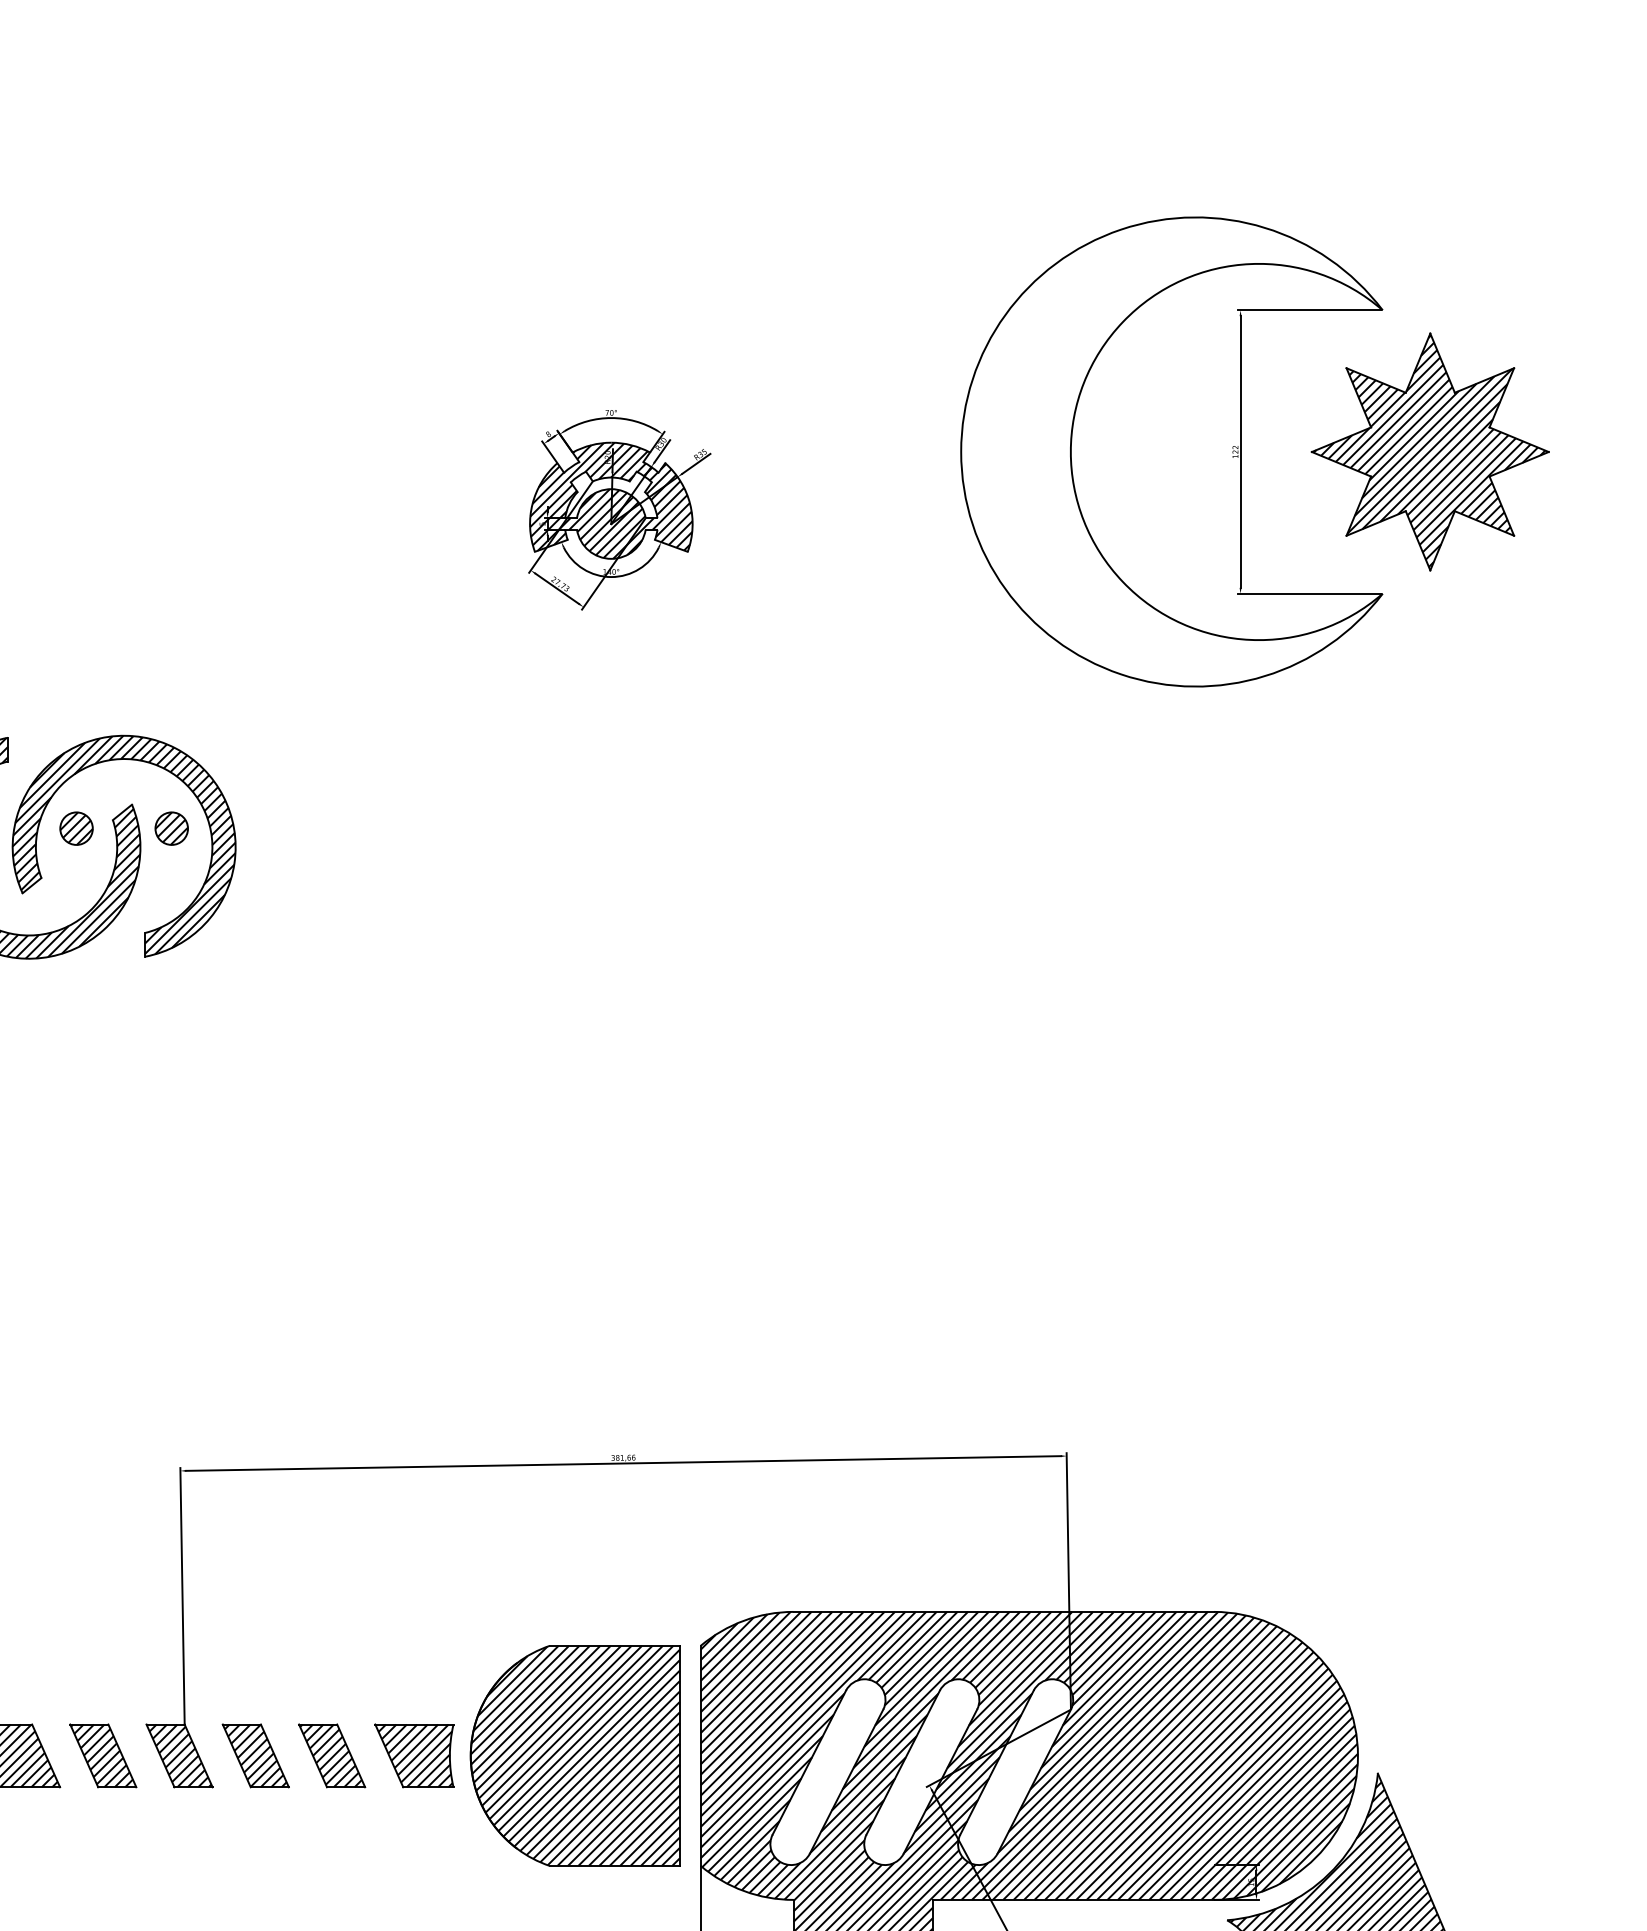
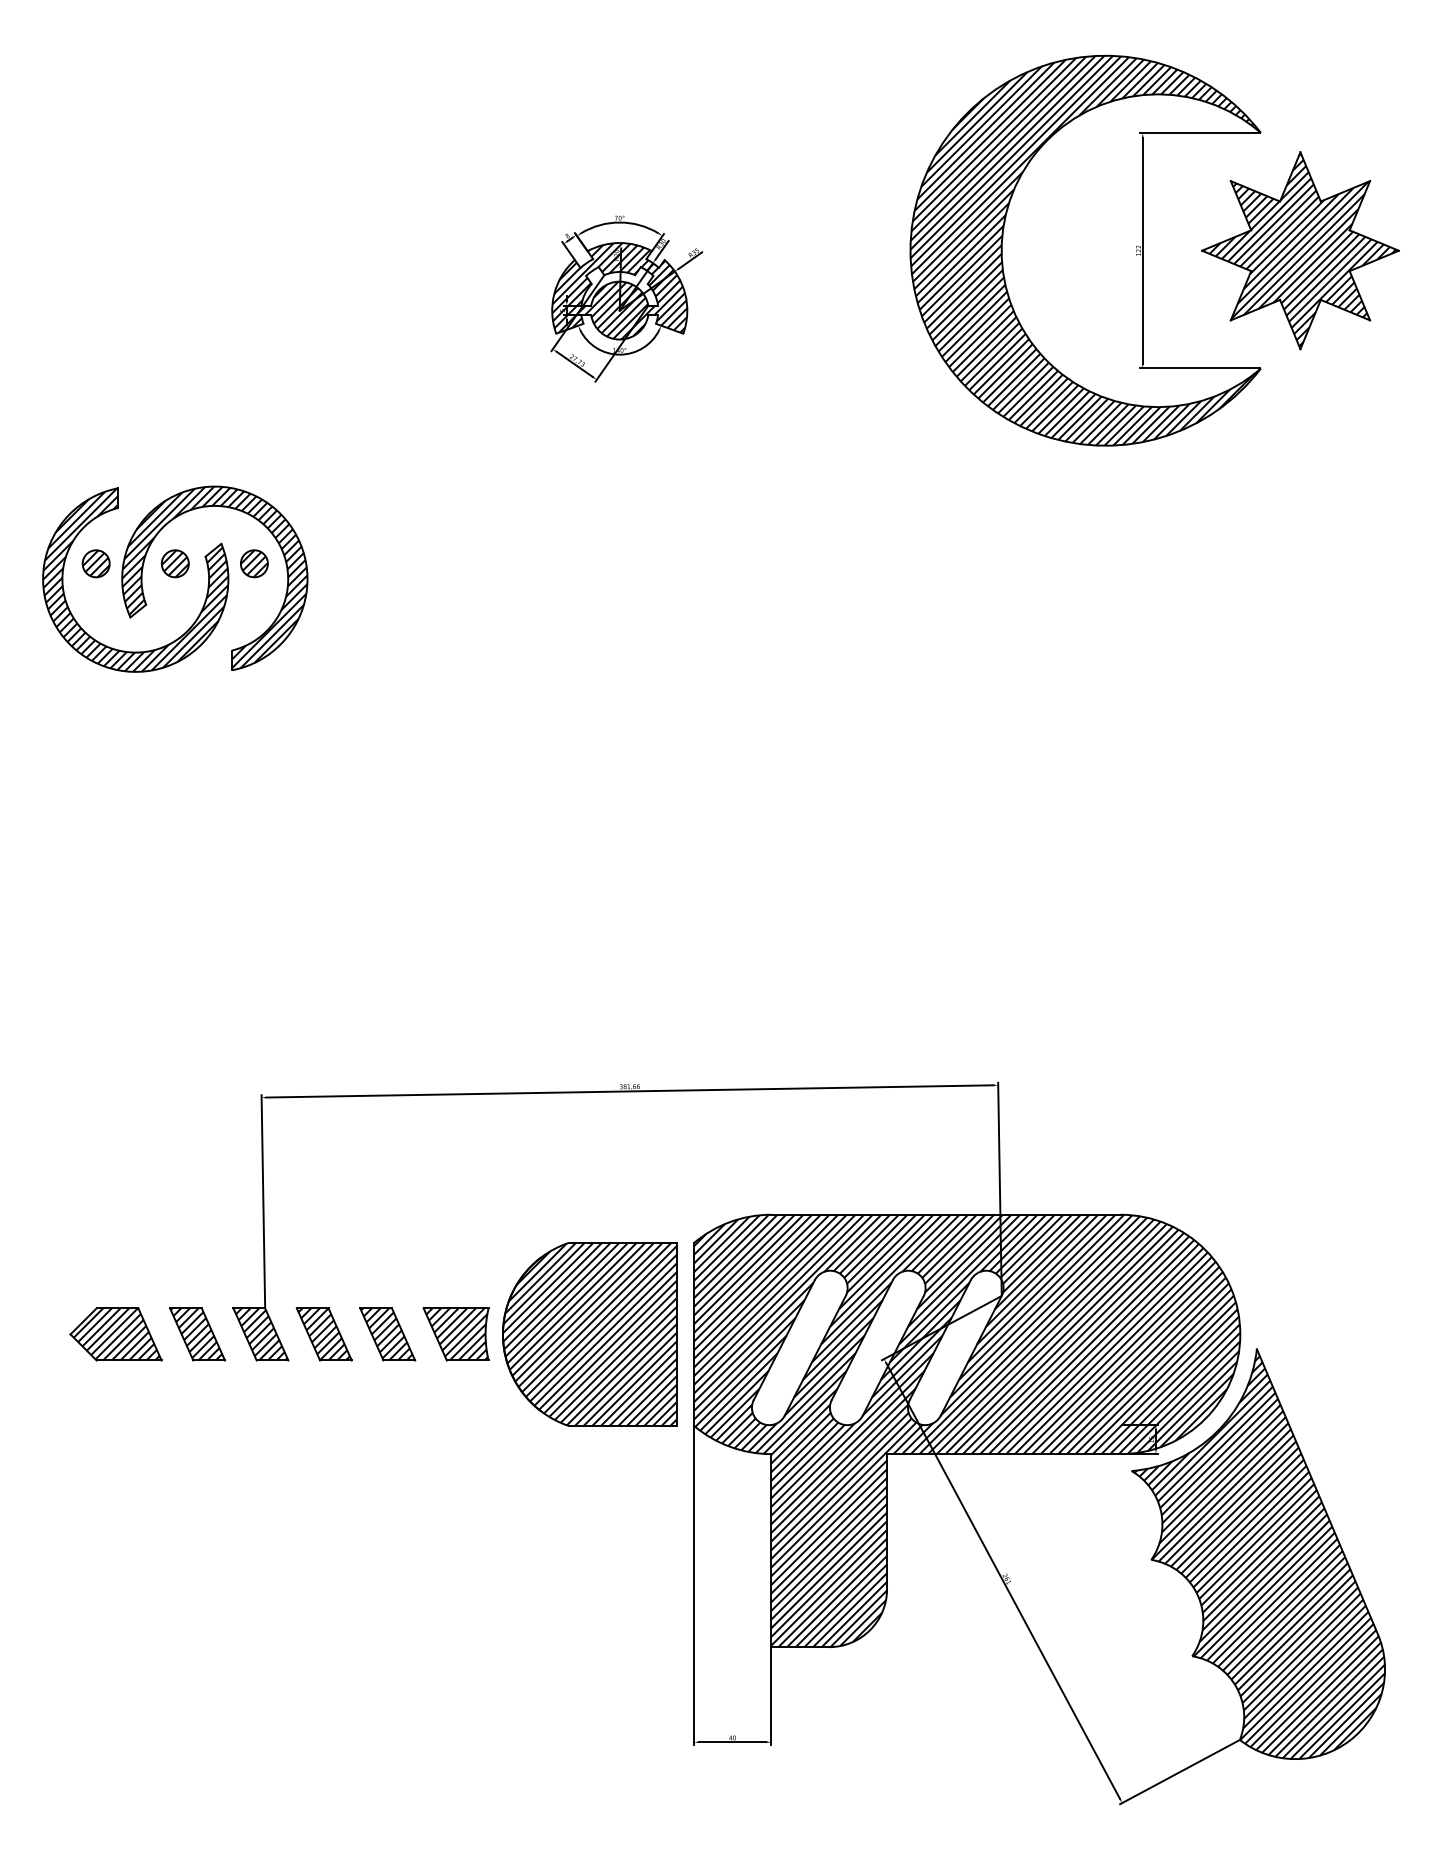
hatch: (1169, 451) -> (1083, 250), added

